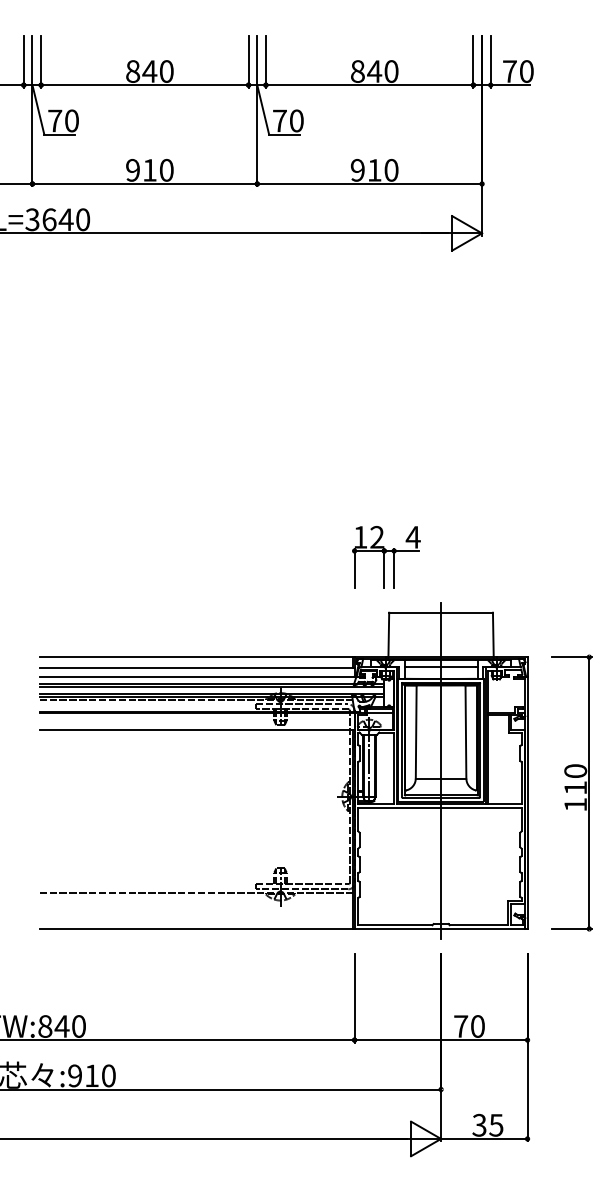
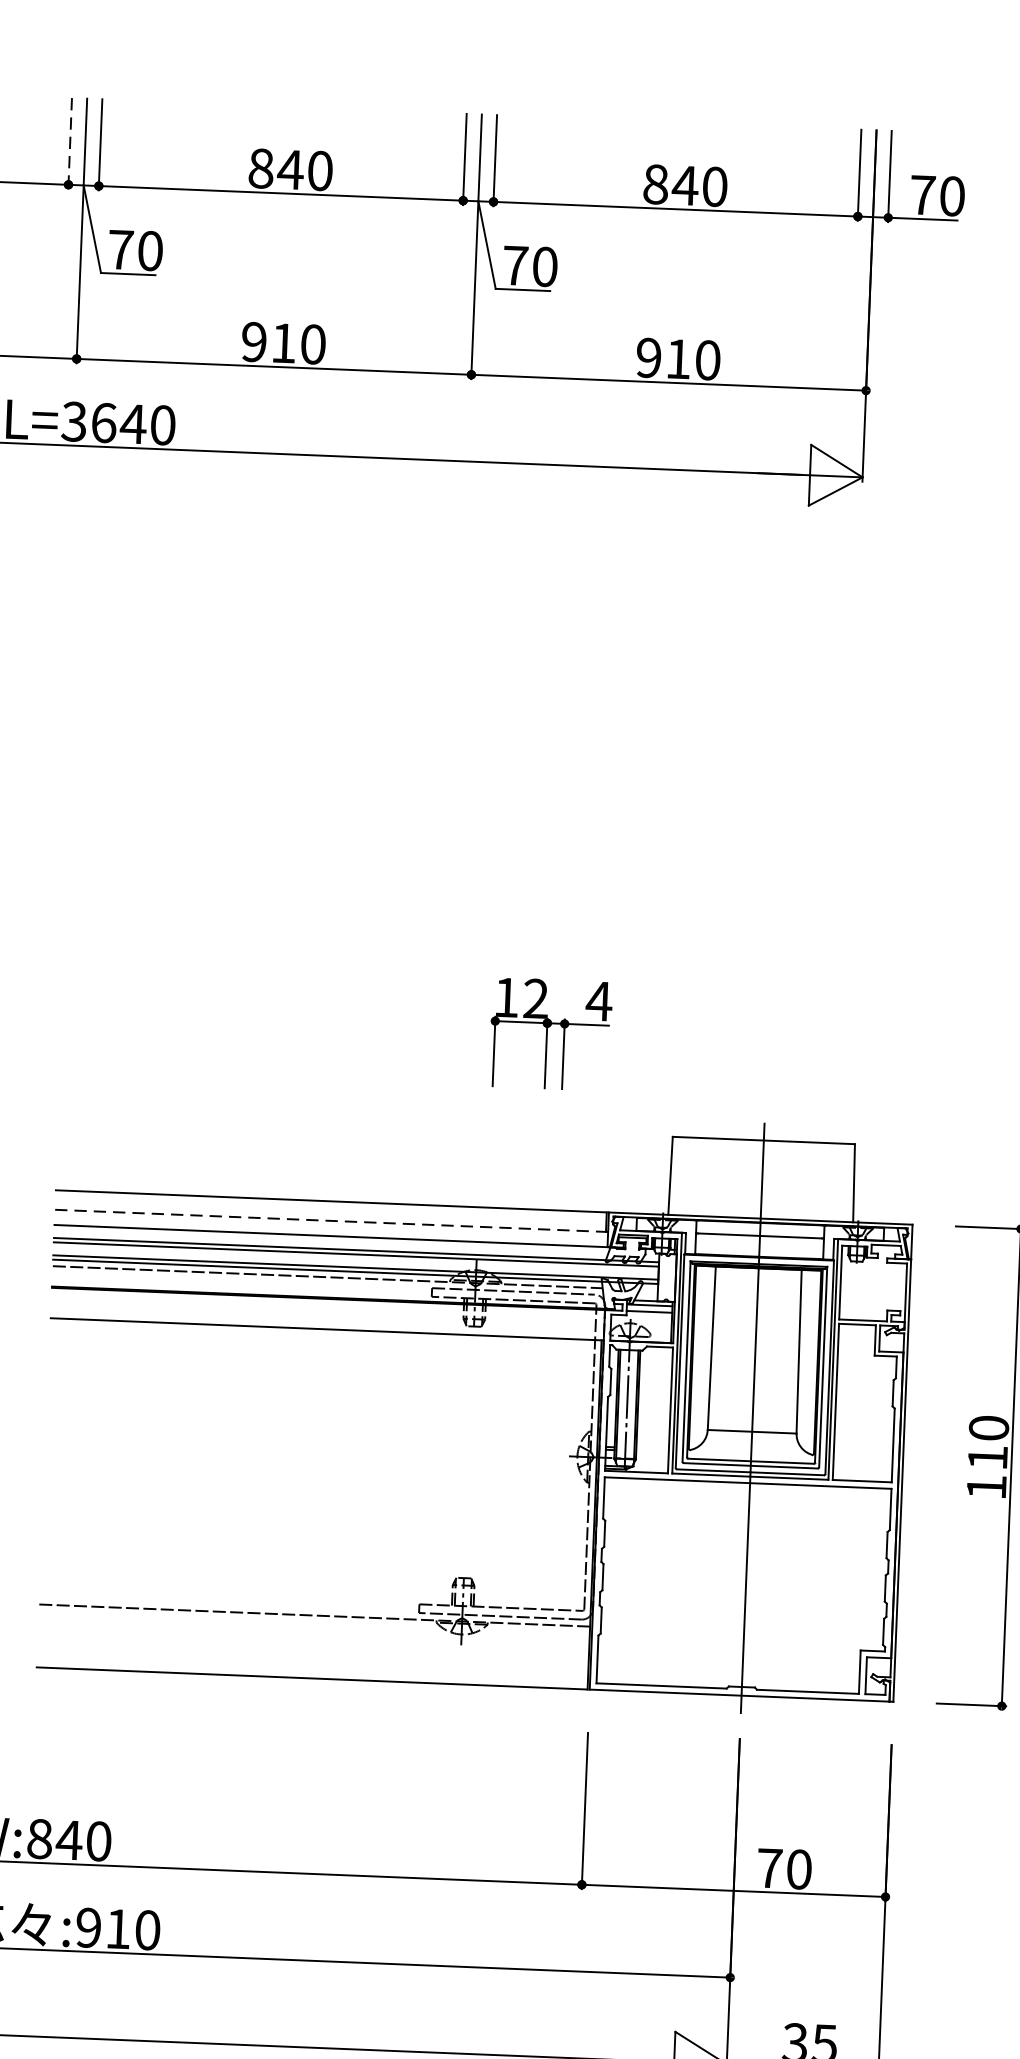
line: (23, 61) -> (69, 143), solid -> dashed
part: (386, 557) -> (550, 1034), moved
line: (197, 668) -> (332, 1221), solid -> dashed

